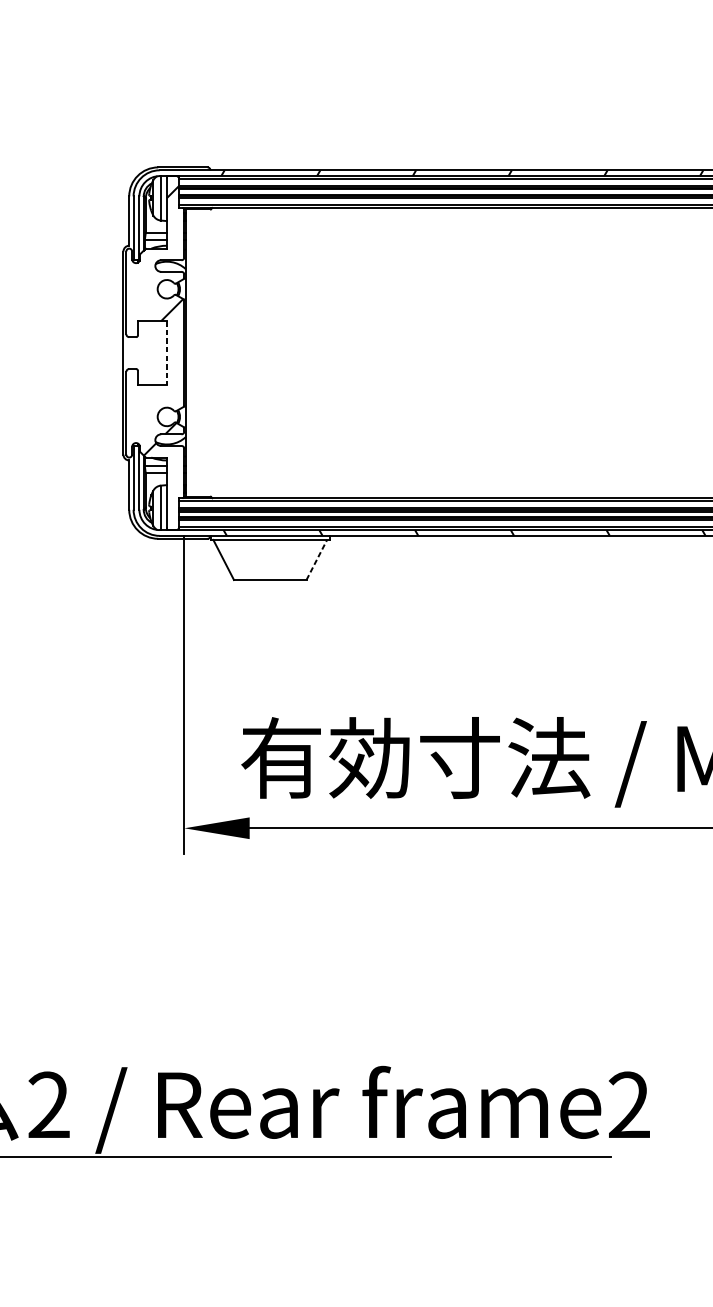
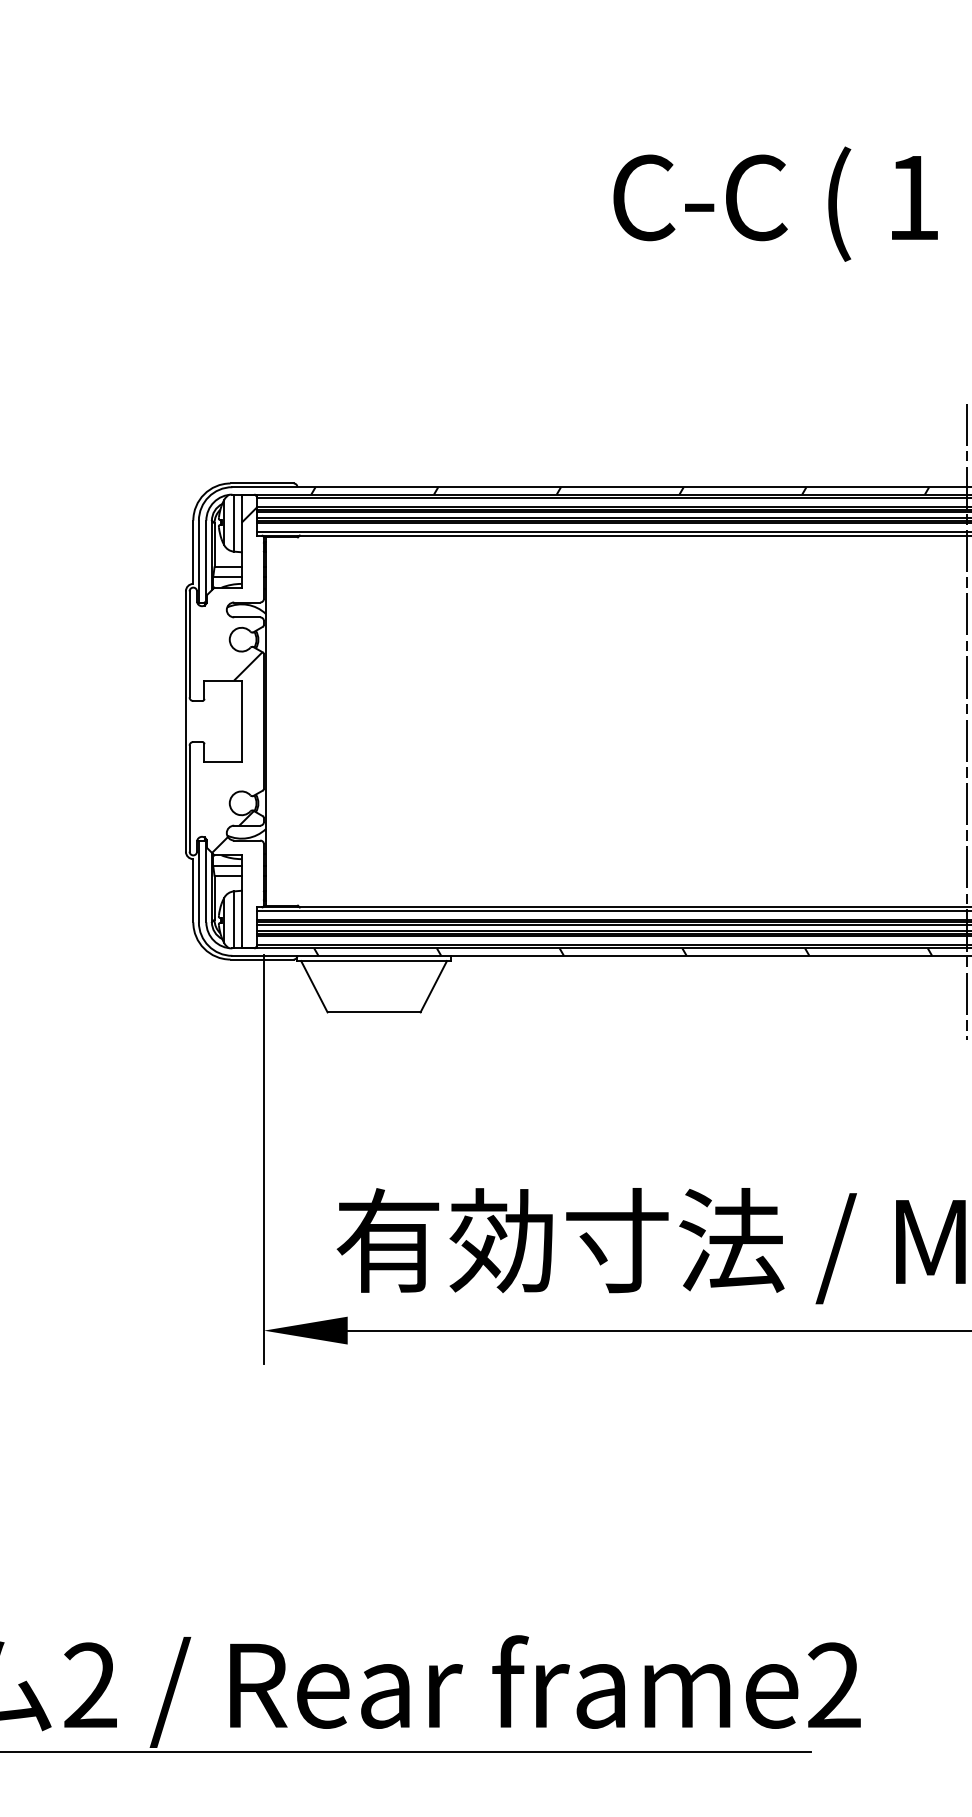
line: (166, 353) -> (241, 721), dashed -> solid
line: (316, 559) -> (433, 986), dashed -> solid

